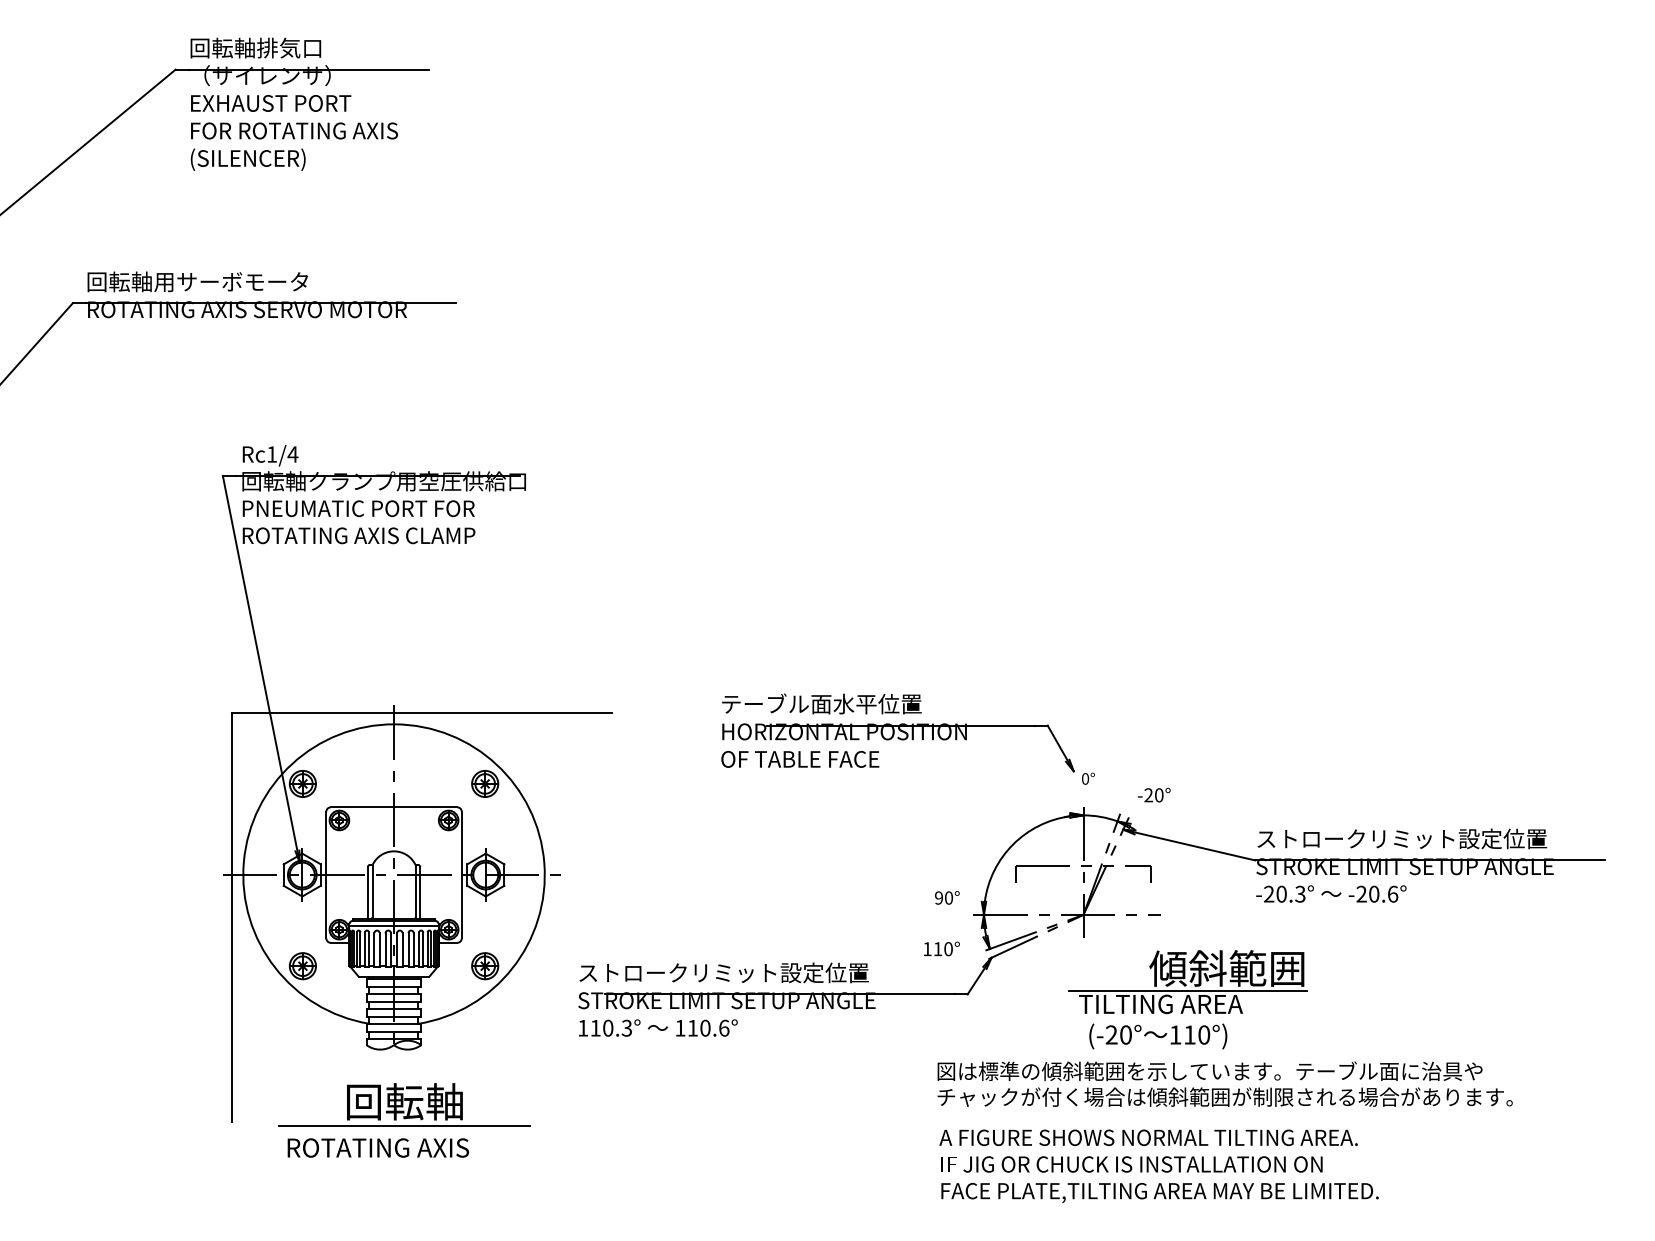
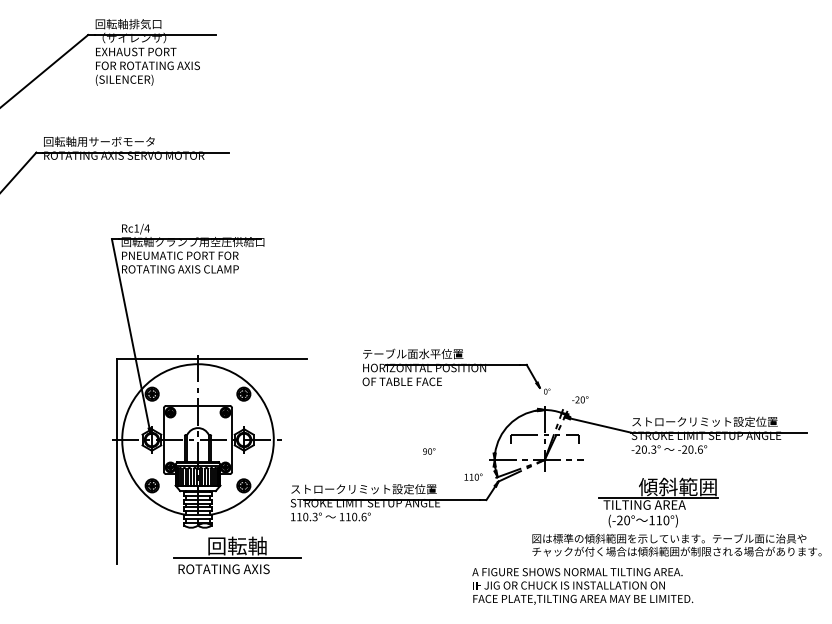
text: (947, 897) -> (429, 451), moved
part: (1224, 1027) -> (676, 516), moved
part: (404, 1120) -> (237, 555), moved

